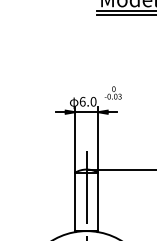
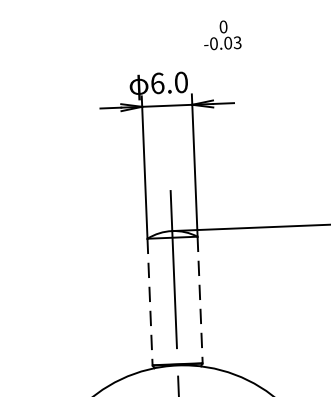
text: (112, 92) -> (220, 34), moved
line: (75, 202) -> (150, 303), solid -> dashed
line: (98, 202) -> (200, 301), solid -> dashed

